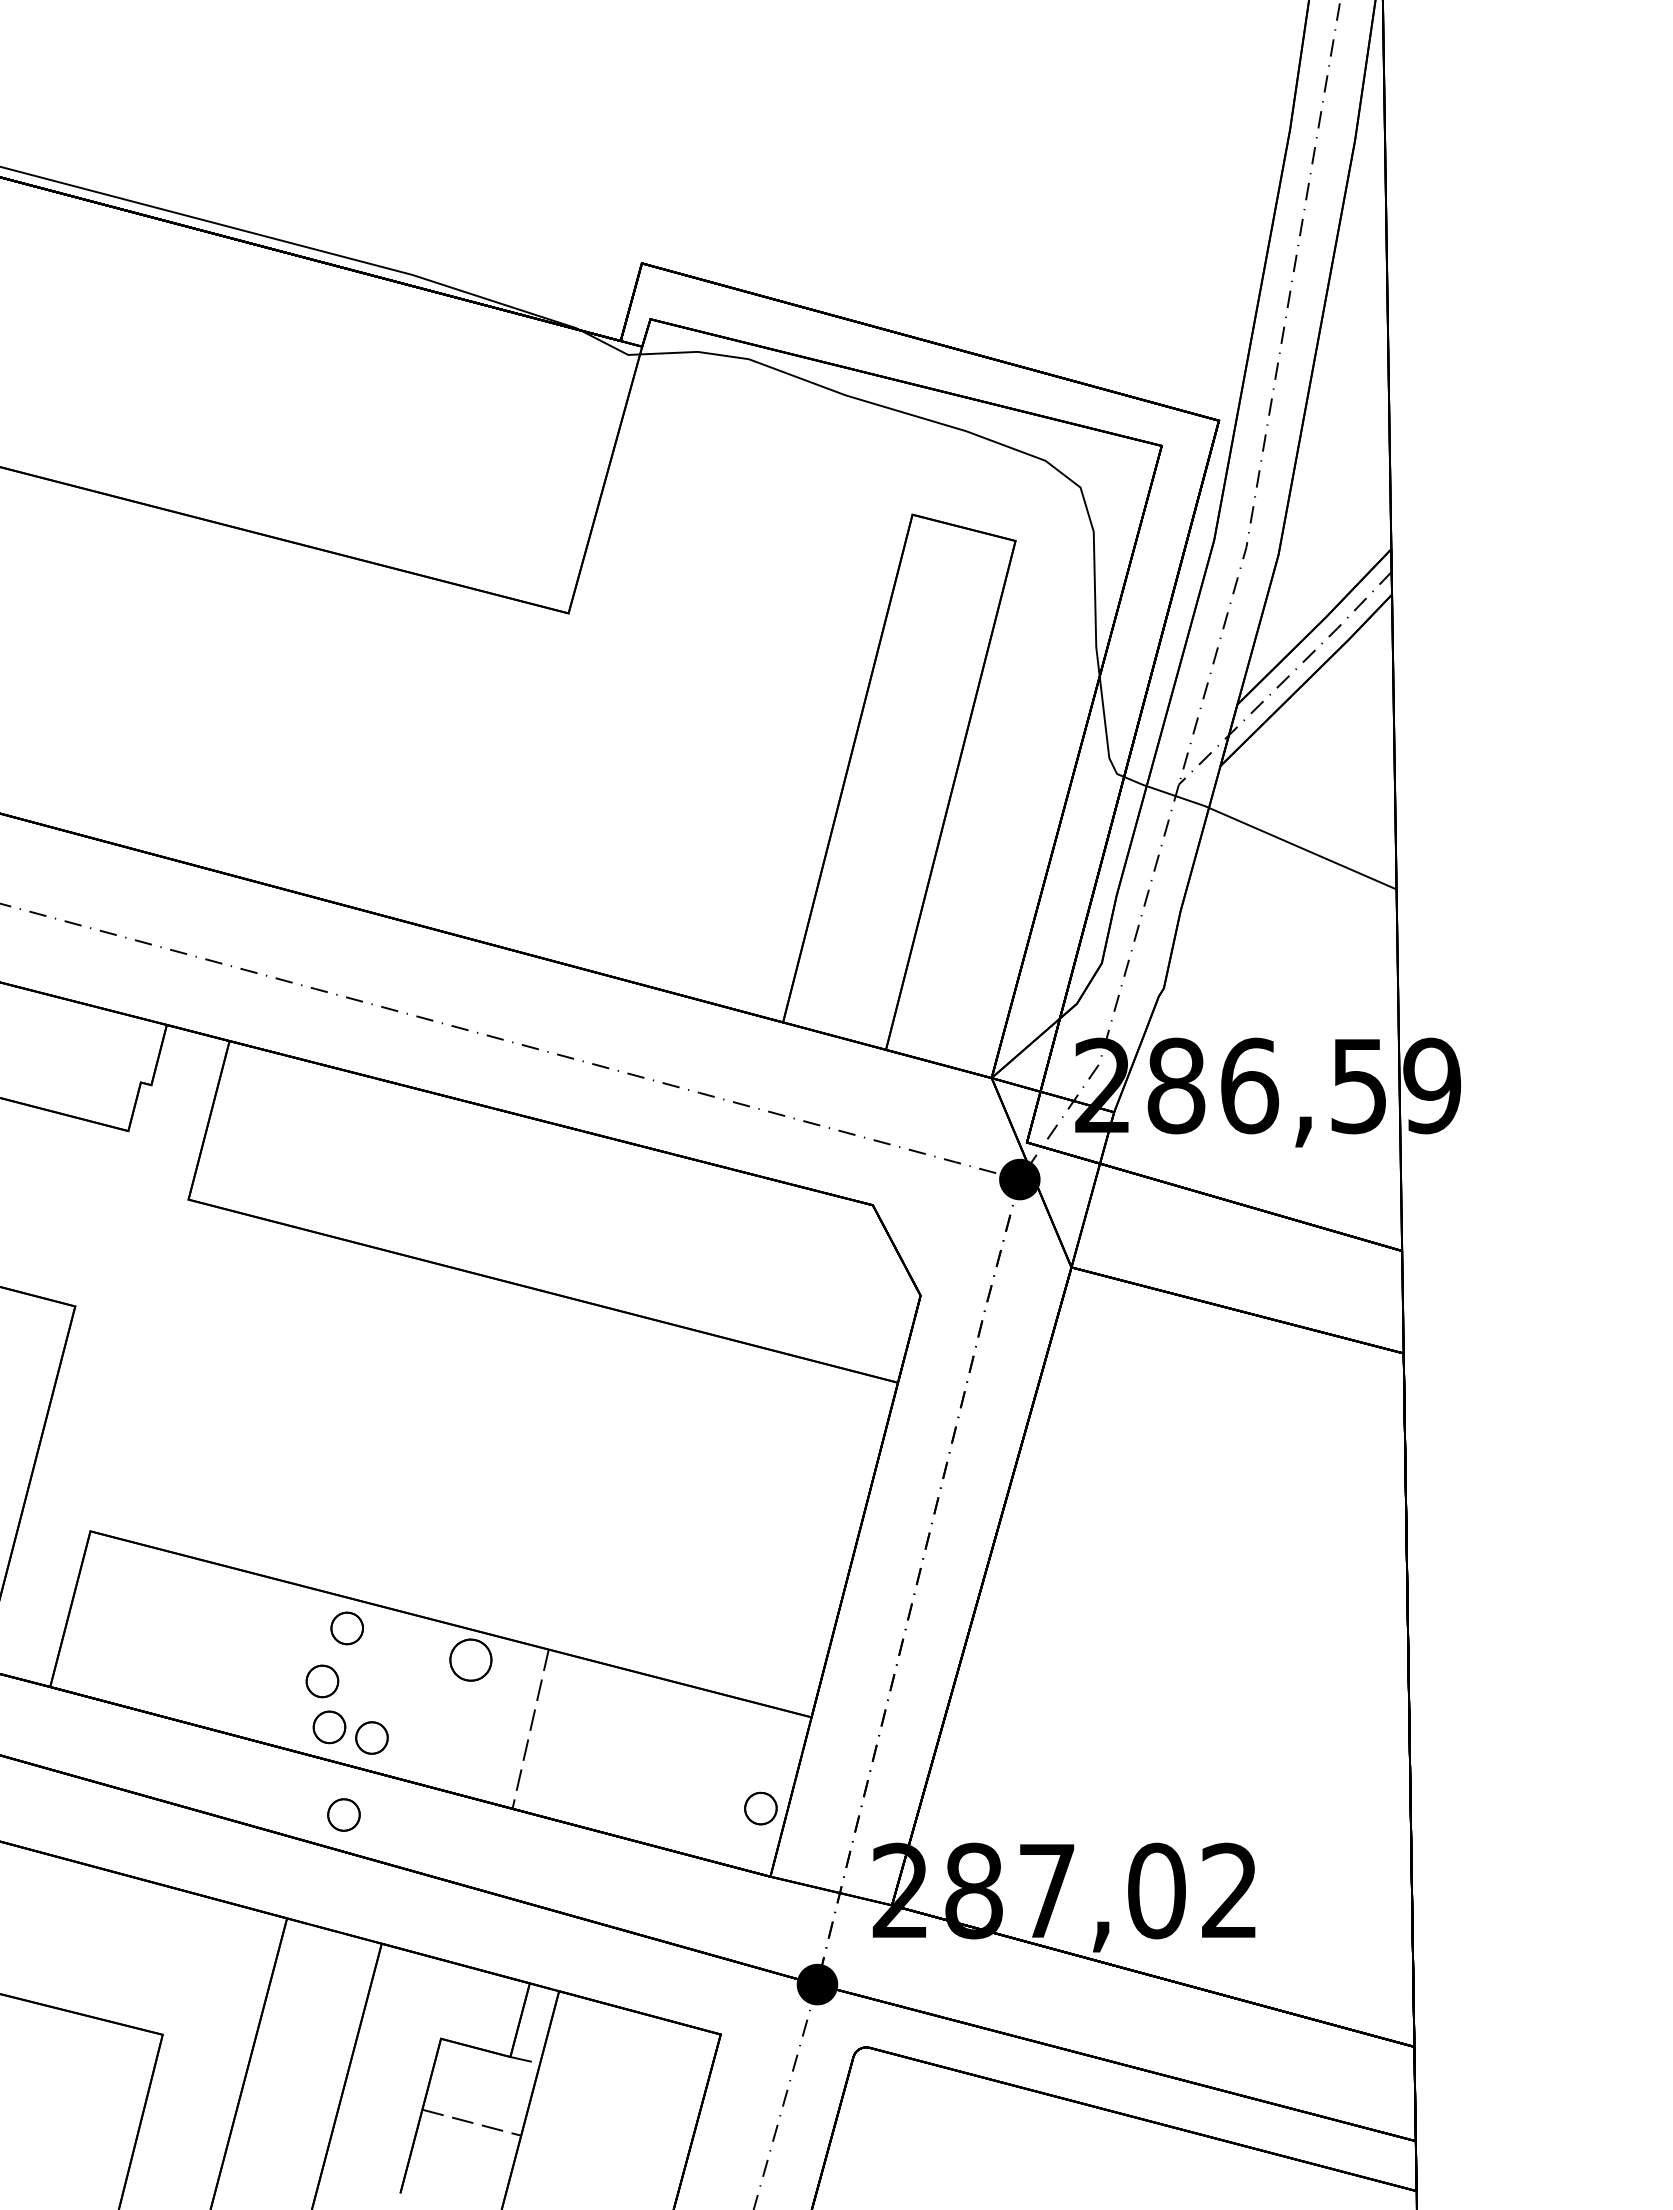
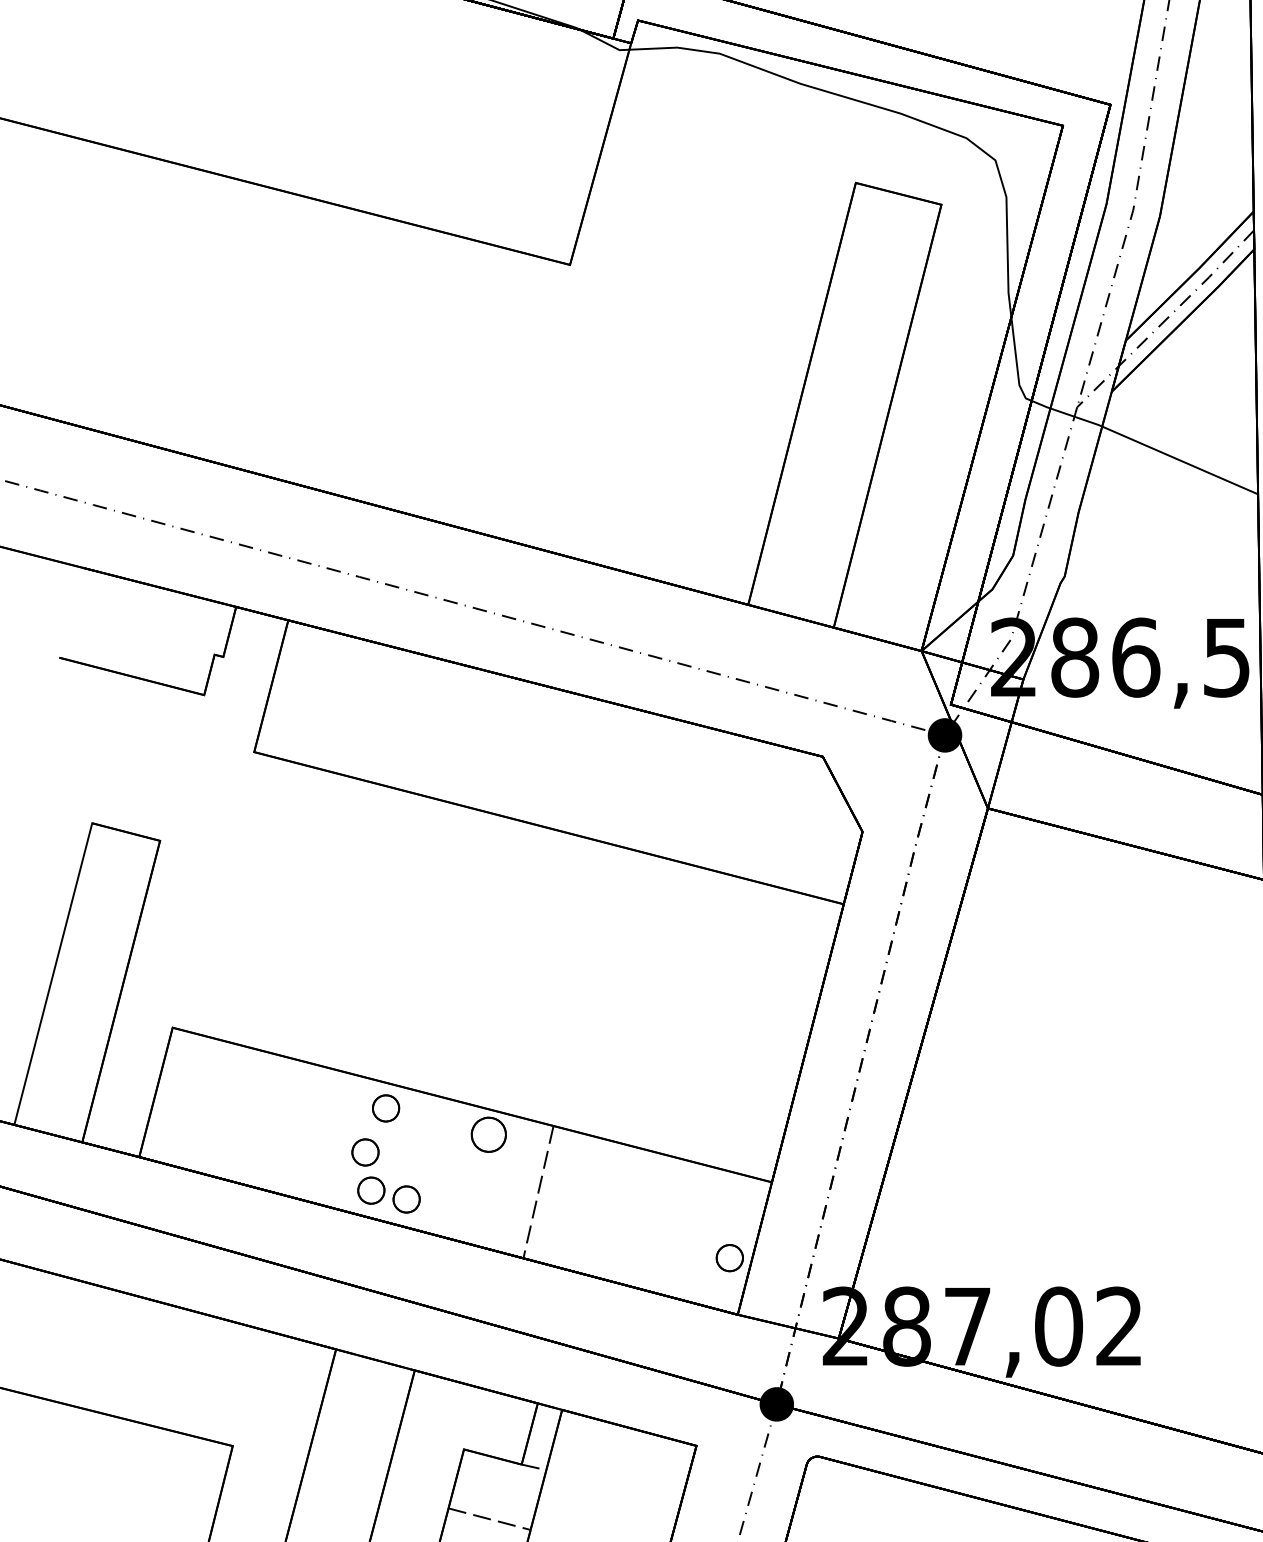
part: (343, 1814) -> (382, 1263), removed

